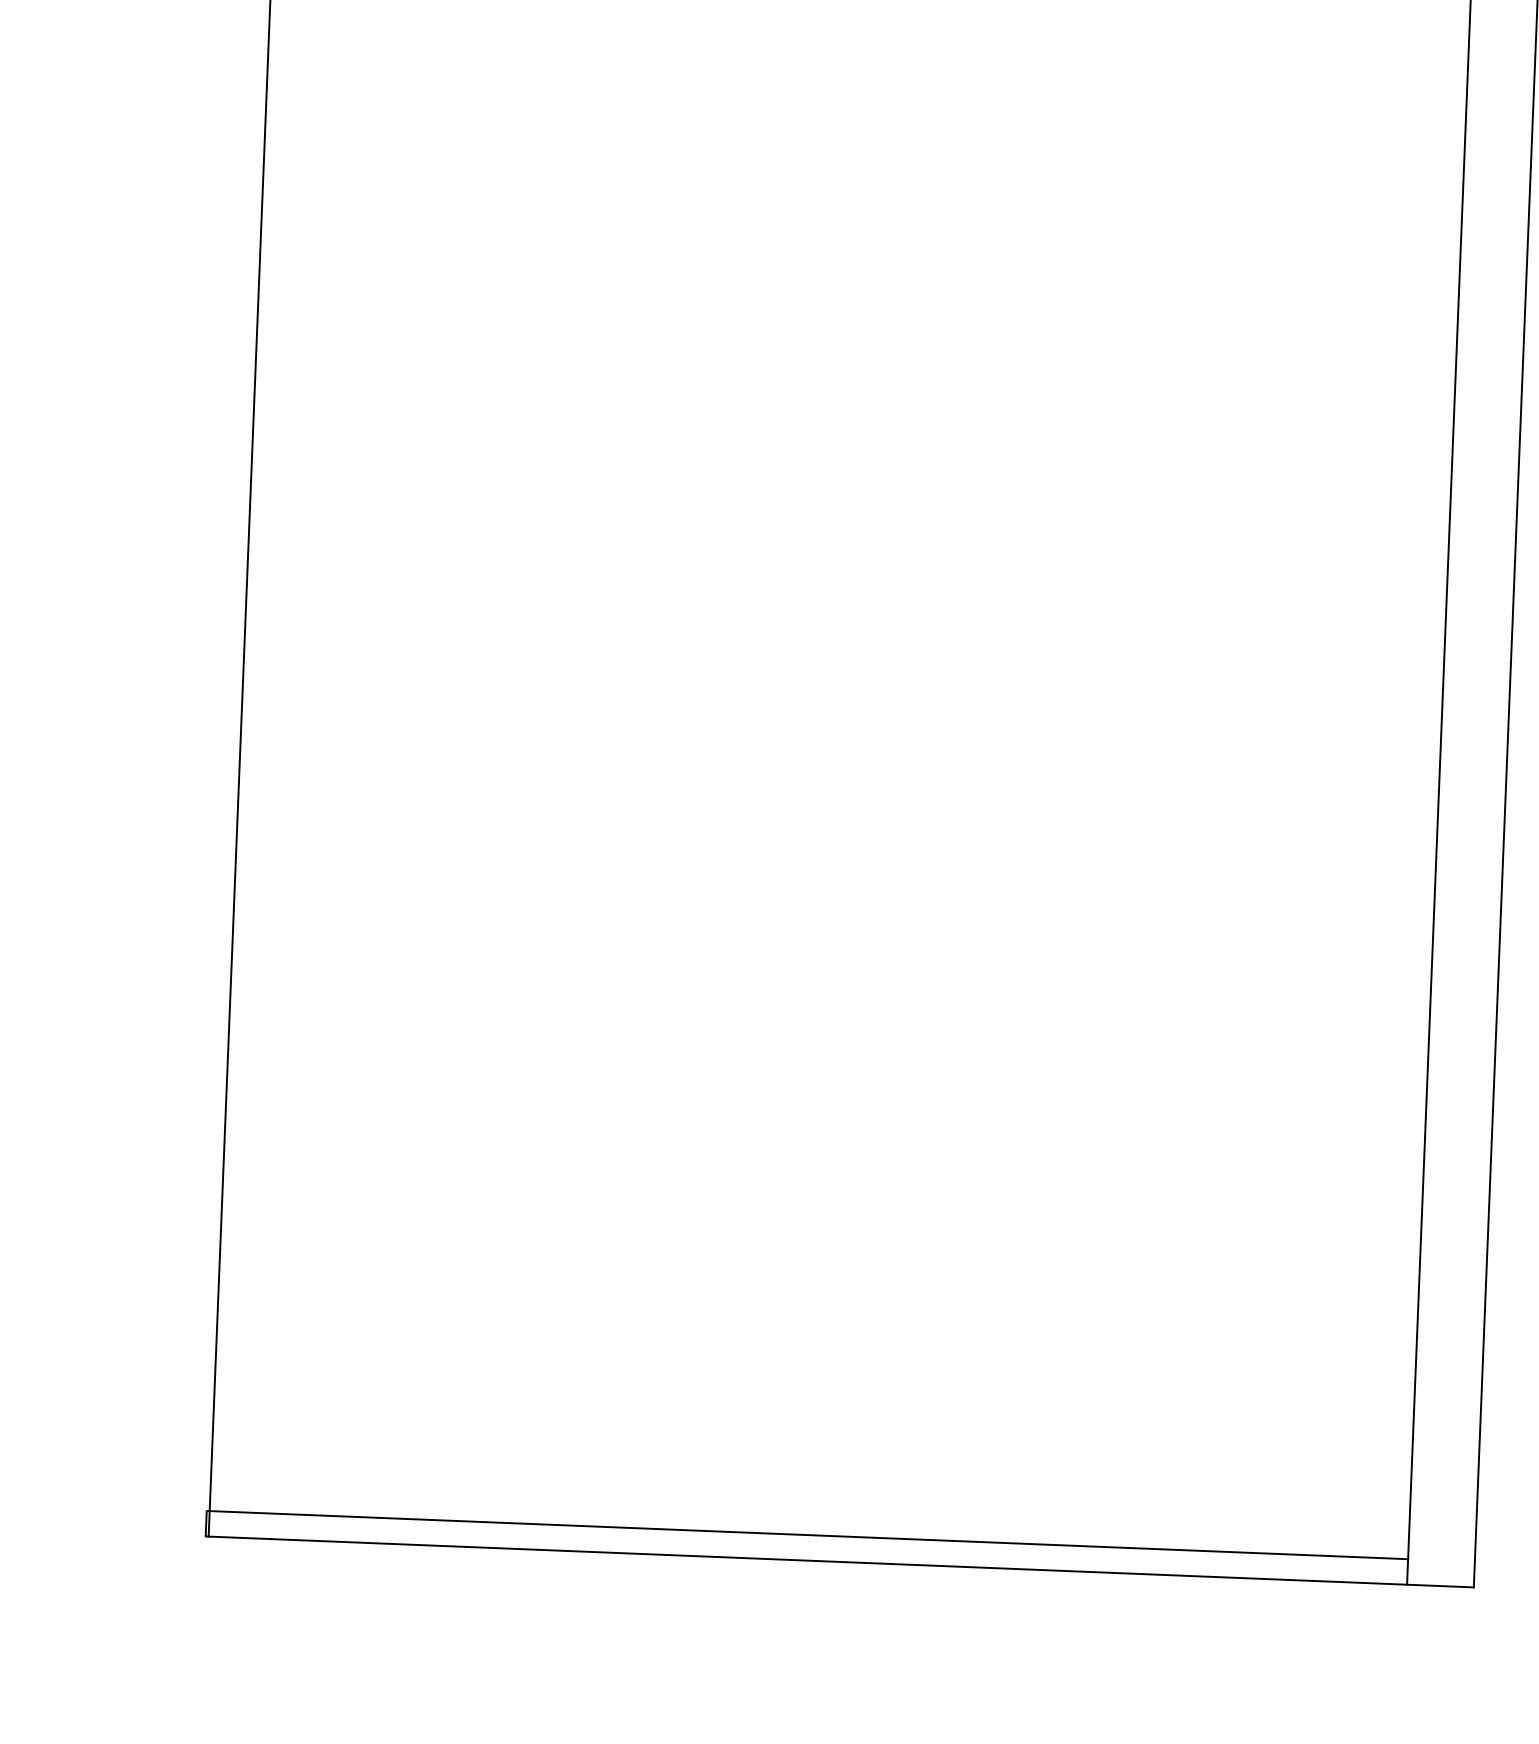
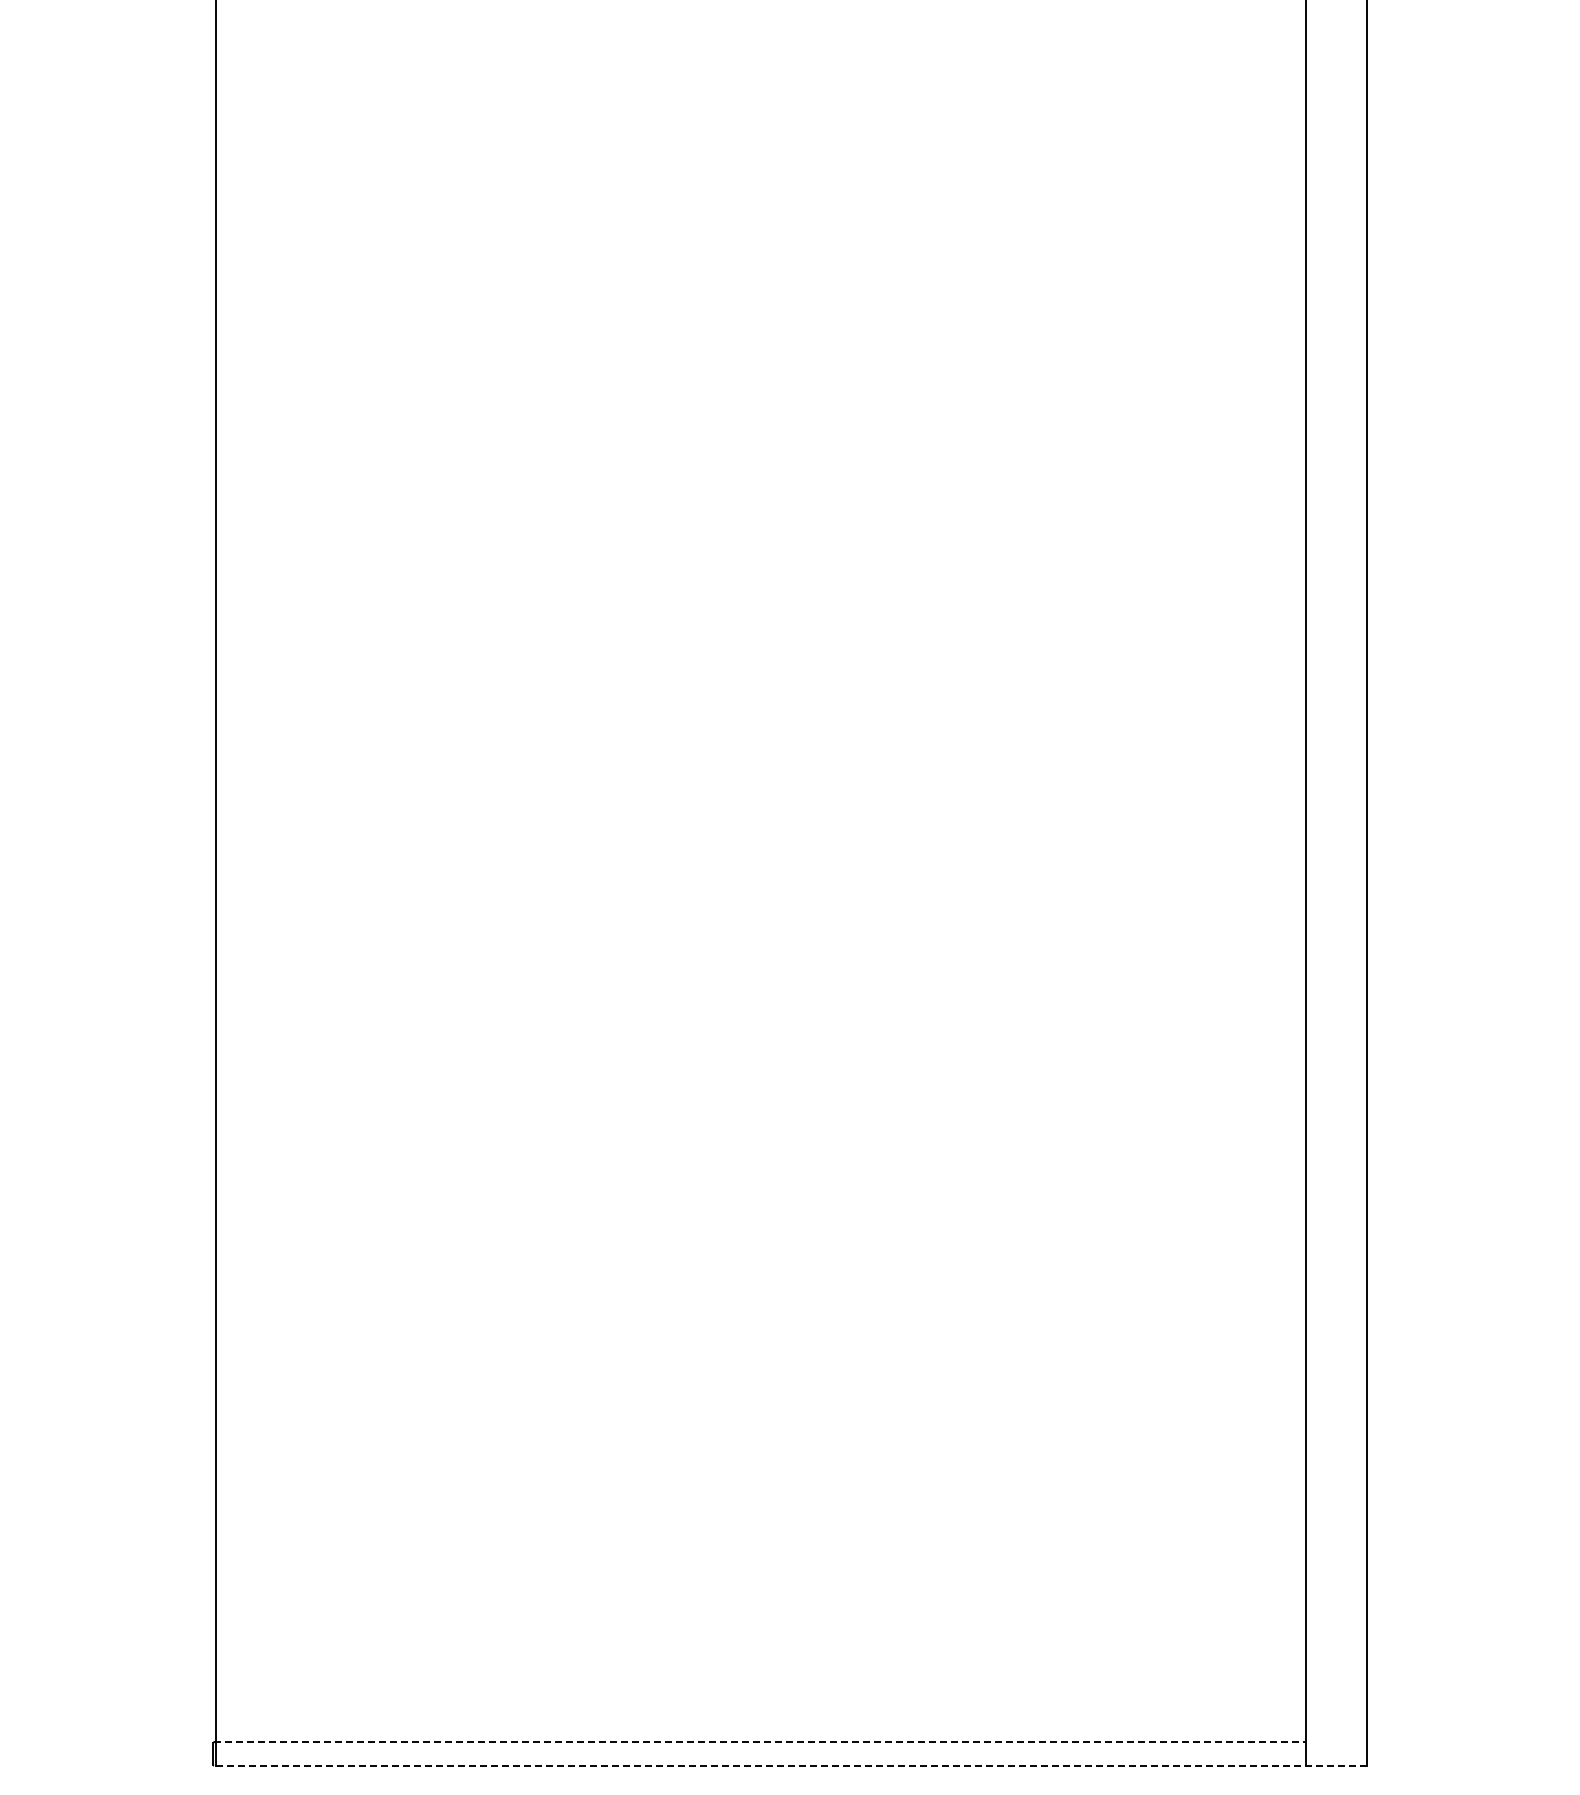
line: (808, 1535) -> (760, 1742), solid -> dashed
line: (839, 1561) -> (789, 1765), solid -> dashed

